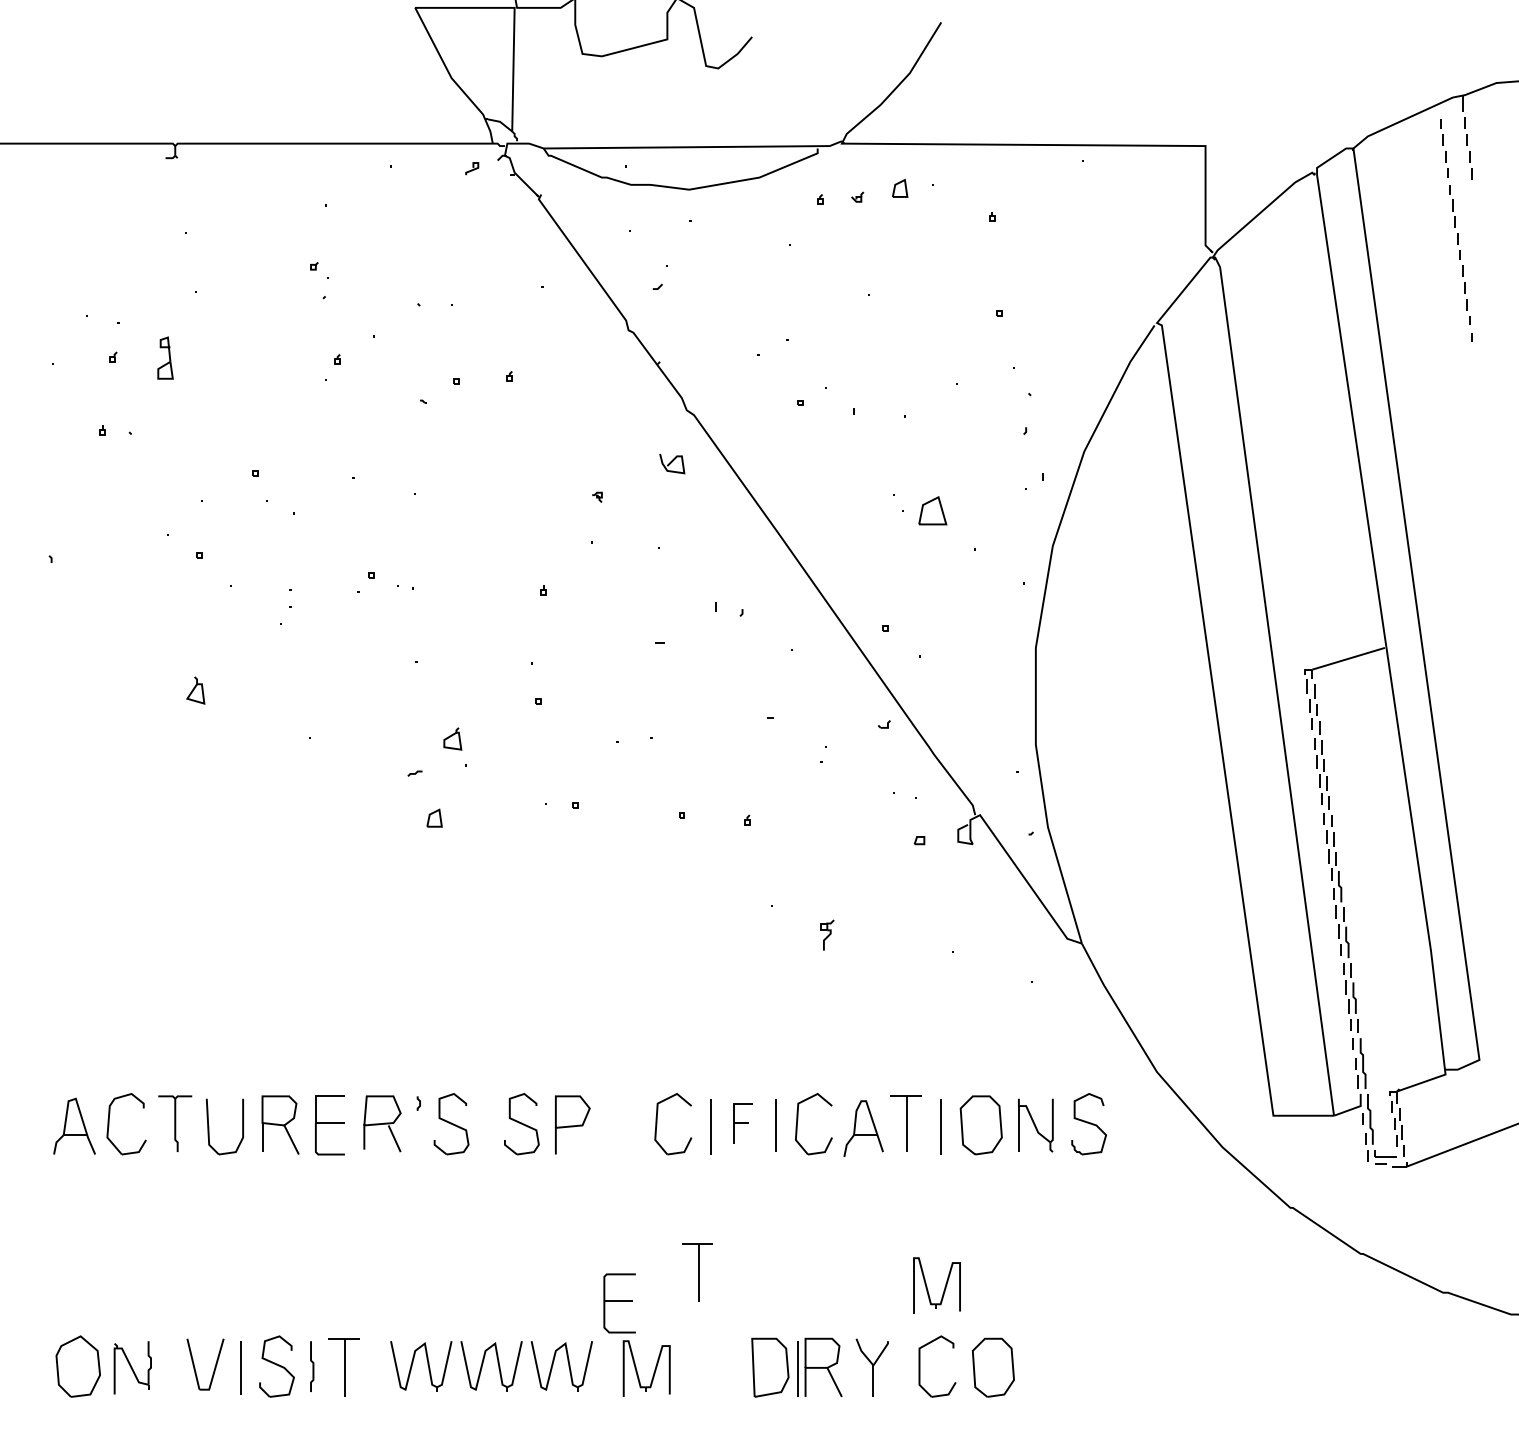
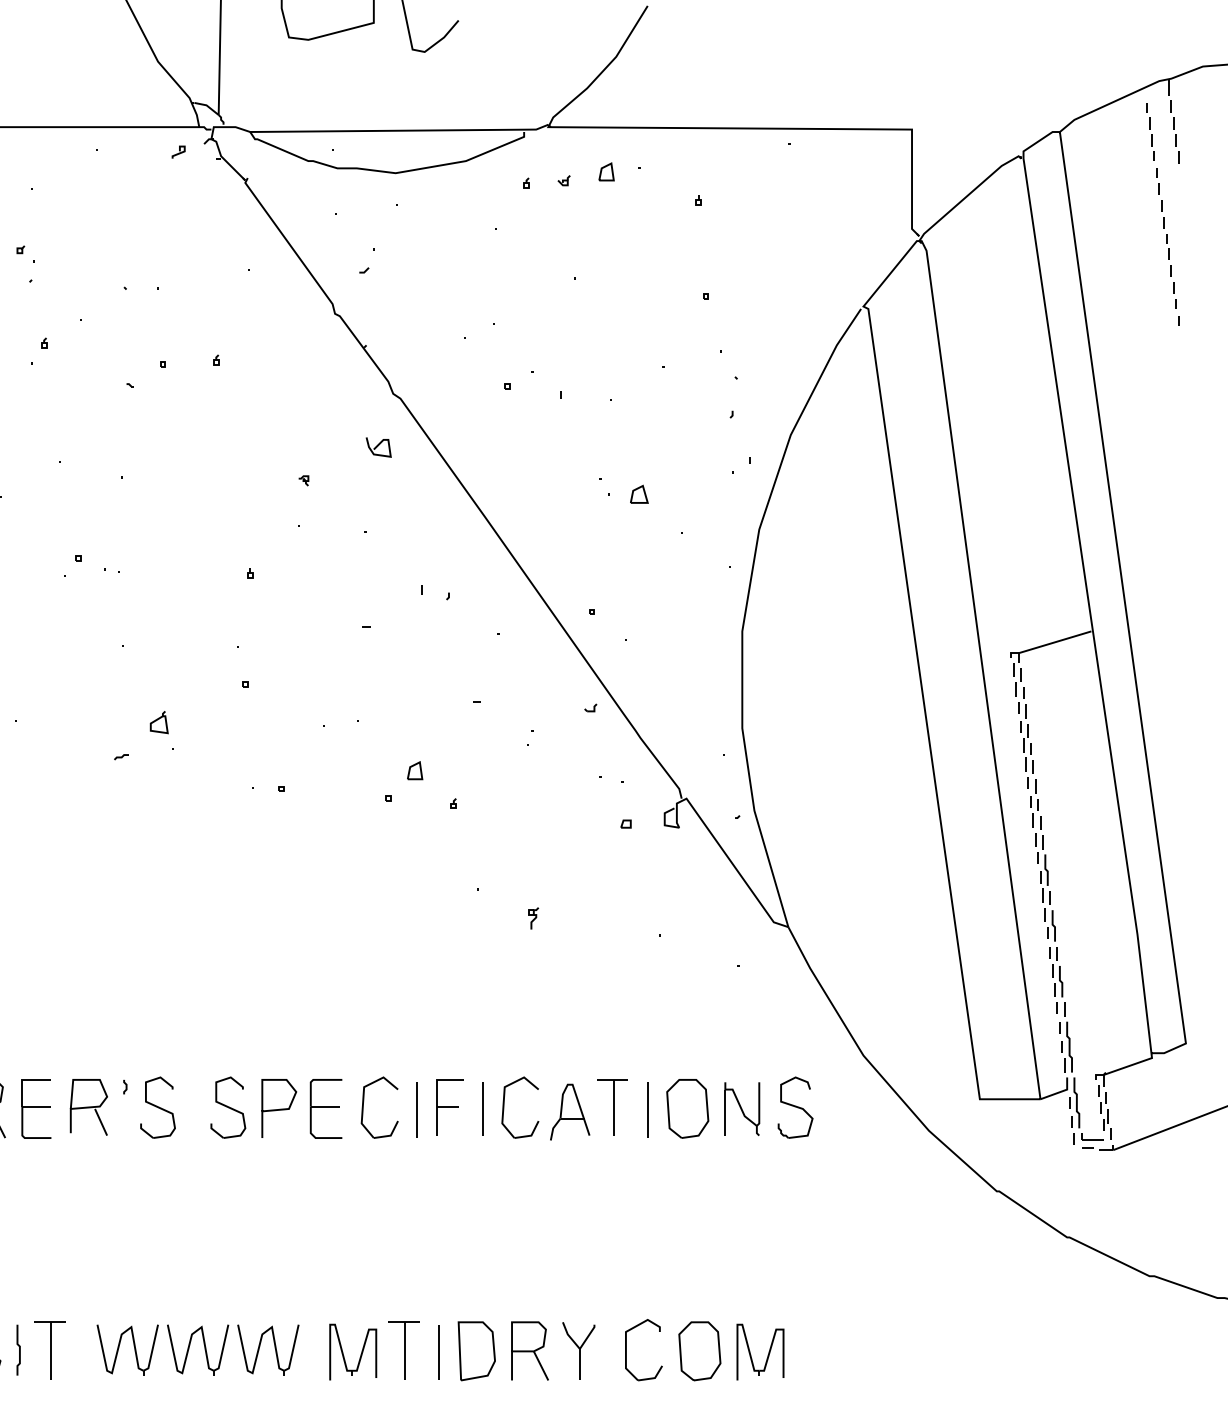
part: (932, 510) -> (638, 494), size x0.62
part: (434, 817) -> (414, 770), moved
part: (827, 934) -> (533, 918), size x0.71
part: (742, 1123) -> (448, 1107), size x1.43
part: (697, 1272) -> (403, 1351), moved
part: (944, 1287) -> (767, 1354), moved
part: (619, 1303) -> (325, 1109), moved
line: (797, 1368) -> (438, 1352), moved

